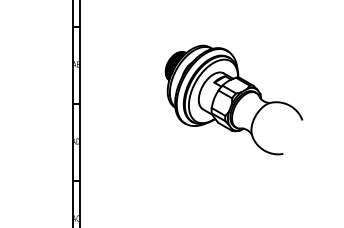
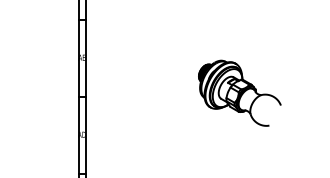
part: (233, 99) -> (239, 92), size x0.6

